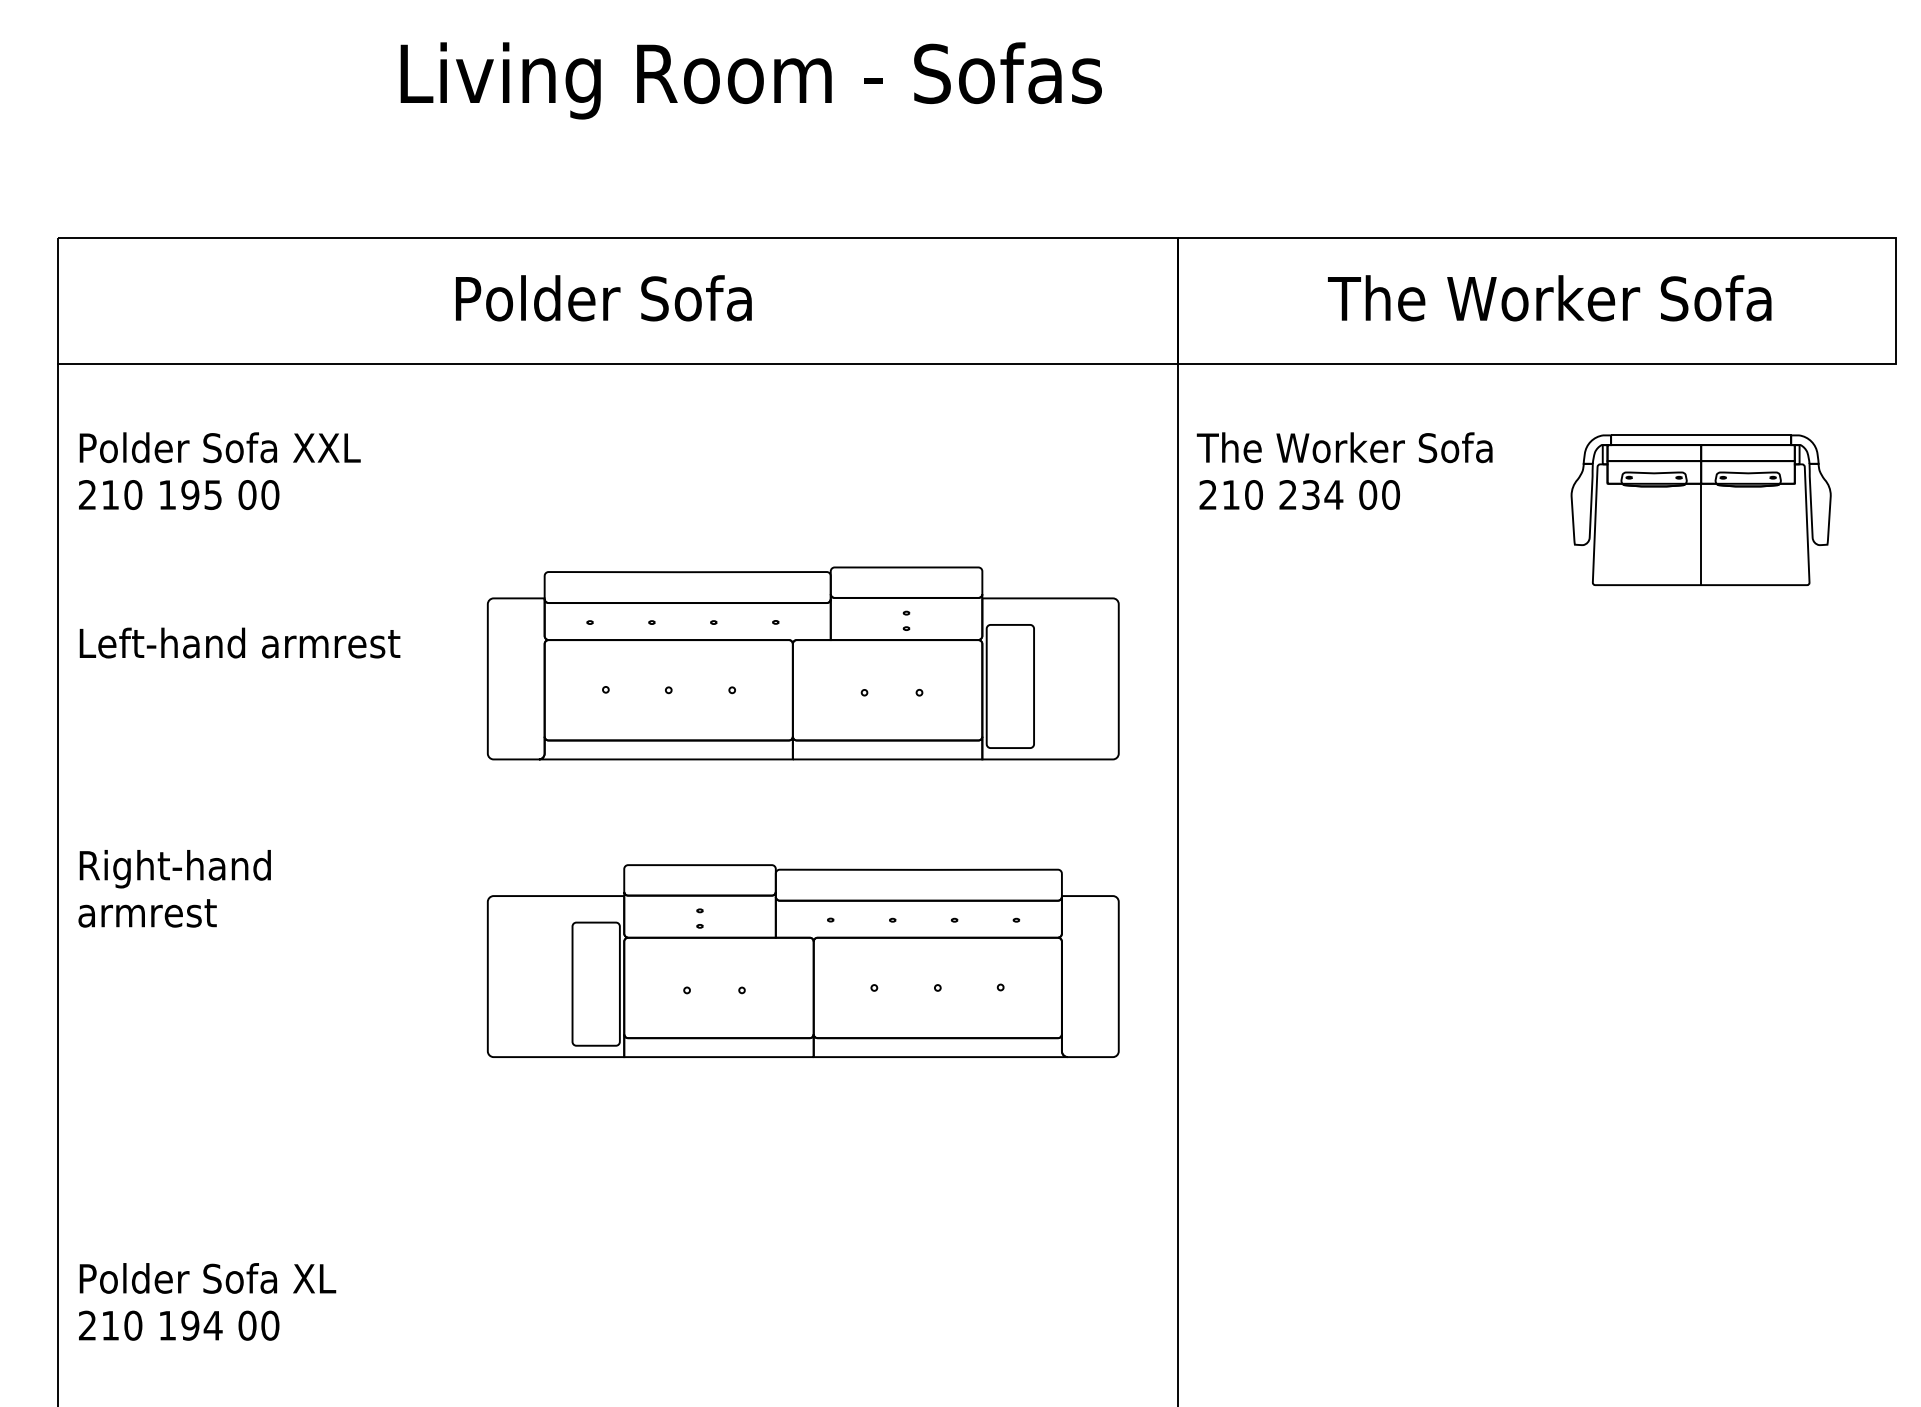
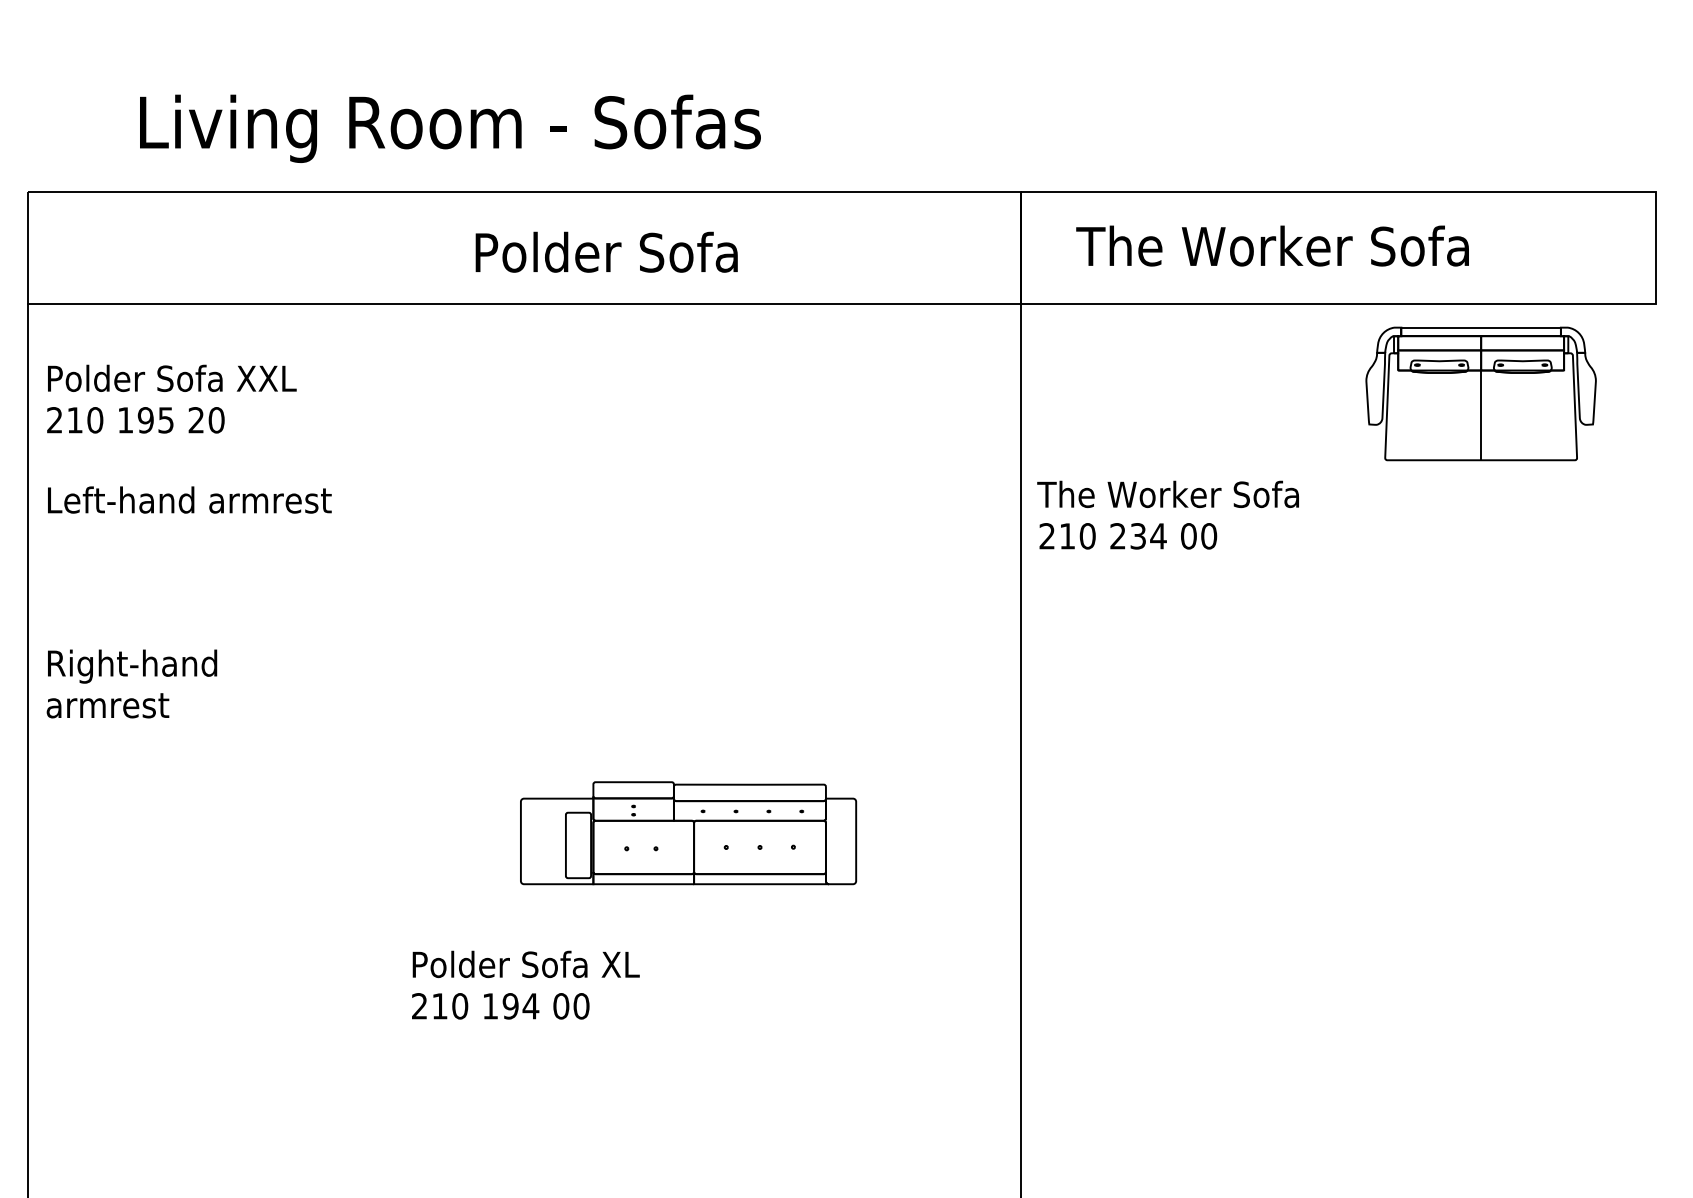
text: (750, 80) -> (449, 128), moved
text: (603, 298) -> (606, 252), moved
text: (1549, 298) -> (1272, 246), moved
text: (1344, 470) -> (1167, 514), moved
text: (247, 495) -> (196, 420), 00 -> 20
part: (1700, 509) -> (1480, 393), moved
text: (239, 642) -> (189, 499), moved
part: (802, 663) -> (687, 569), removed
text: (174, 888) -> (131, 683), moved
part: (802, 961) -> (687, 833), size x0.6
text: (207, 1301) -> (525, 984), moved

